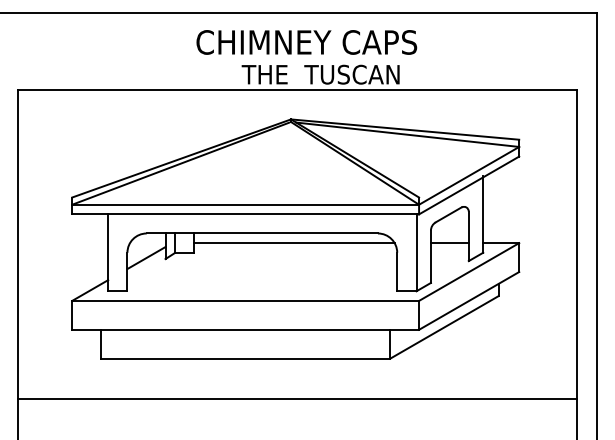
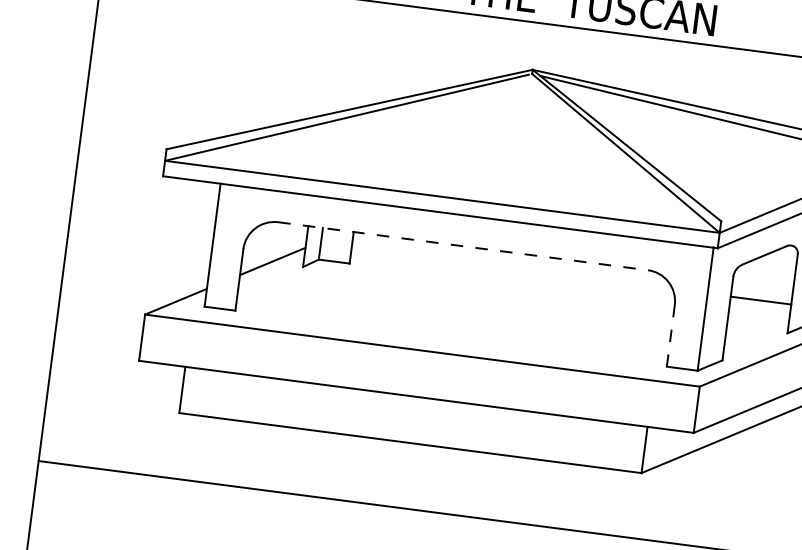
line: (262, 233) -> (463, 246), solid -> dashed
line: (293, 243) -> (510, 268), removed
line: (397, 271) -> (671, 335), solid -> dashed

